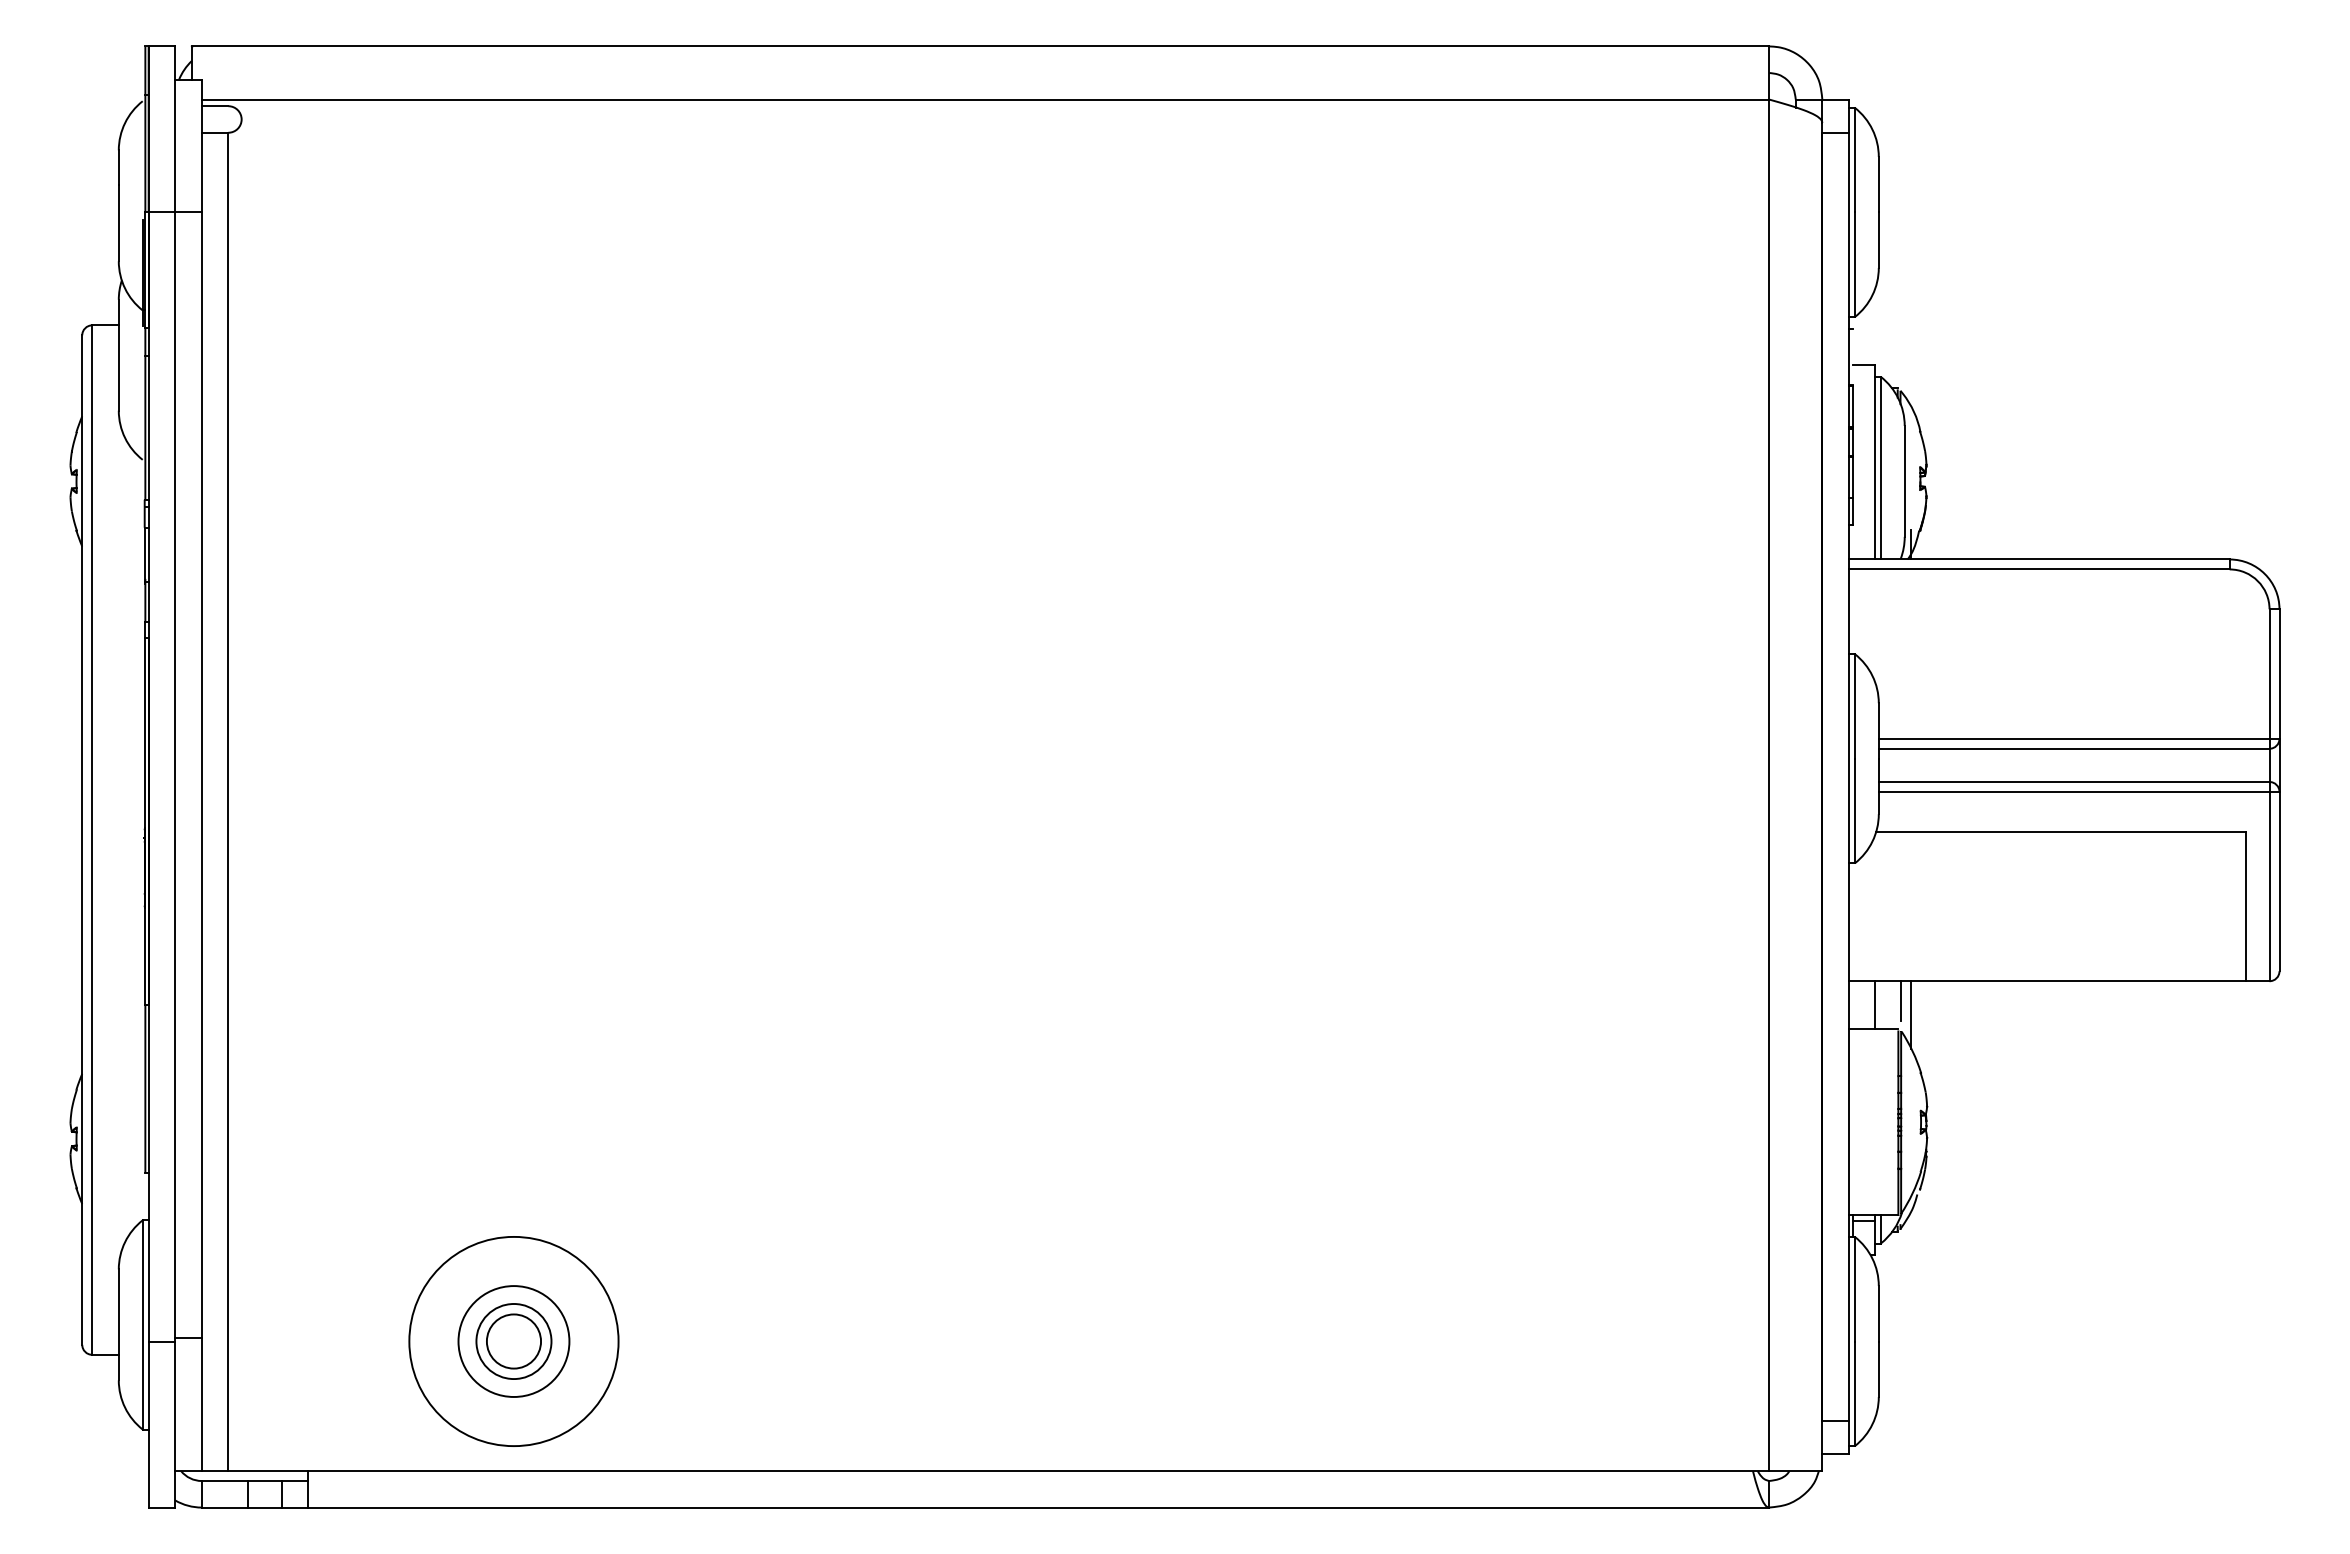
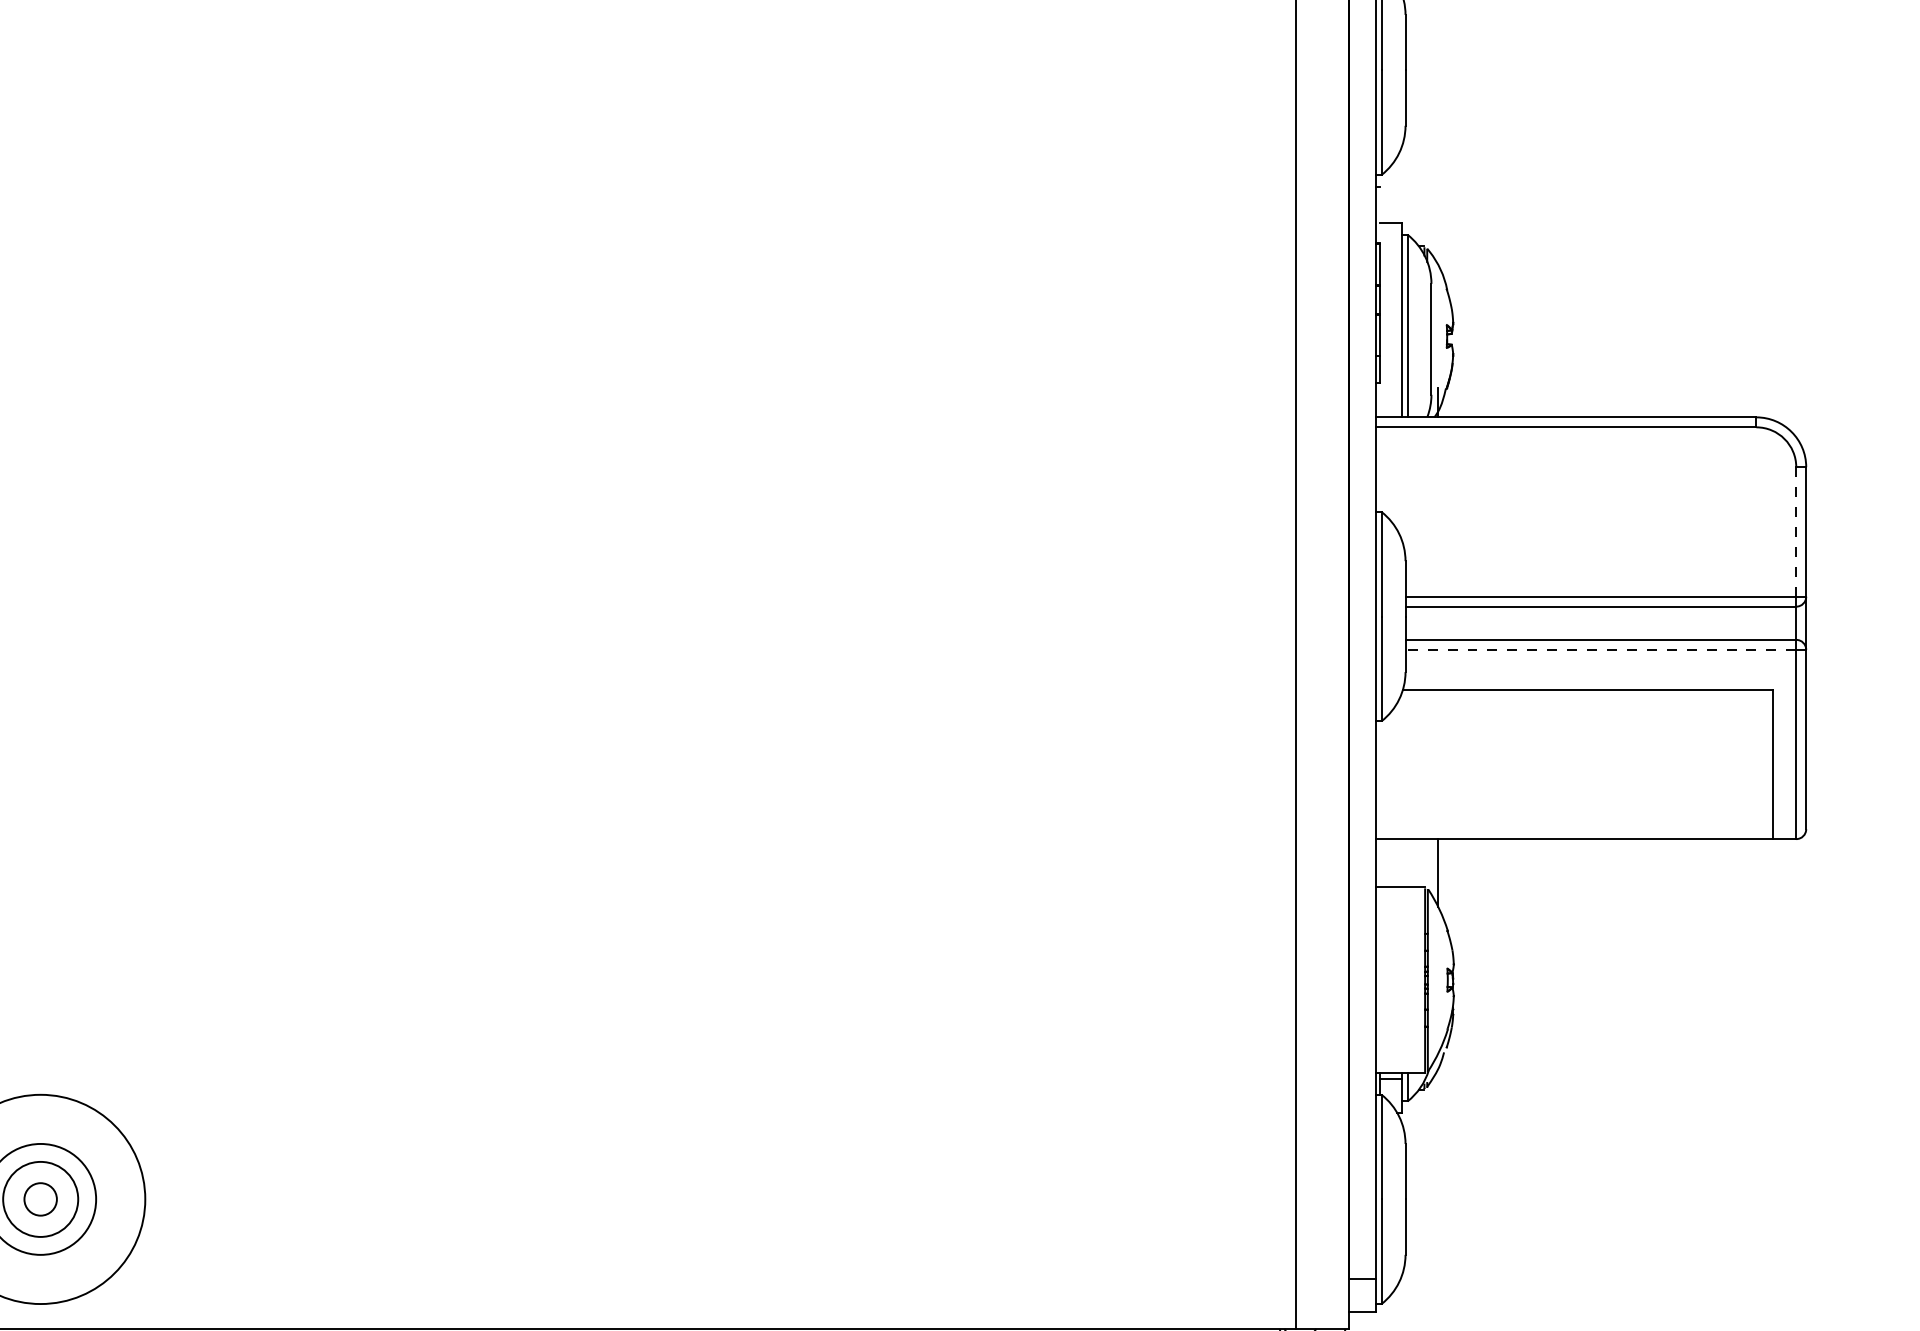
line: (2269, 674) -> (1796, 532), solid -> dashed
line: (2073, 791) -> (1600, 649), solid -> dashed
line: (1901, 1001) -> (1428, 859), removed
line: (1874, 1005) -> (1401, 863), removed
circle: (513, 1341) -> (40, 1199), size x0.6

